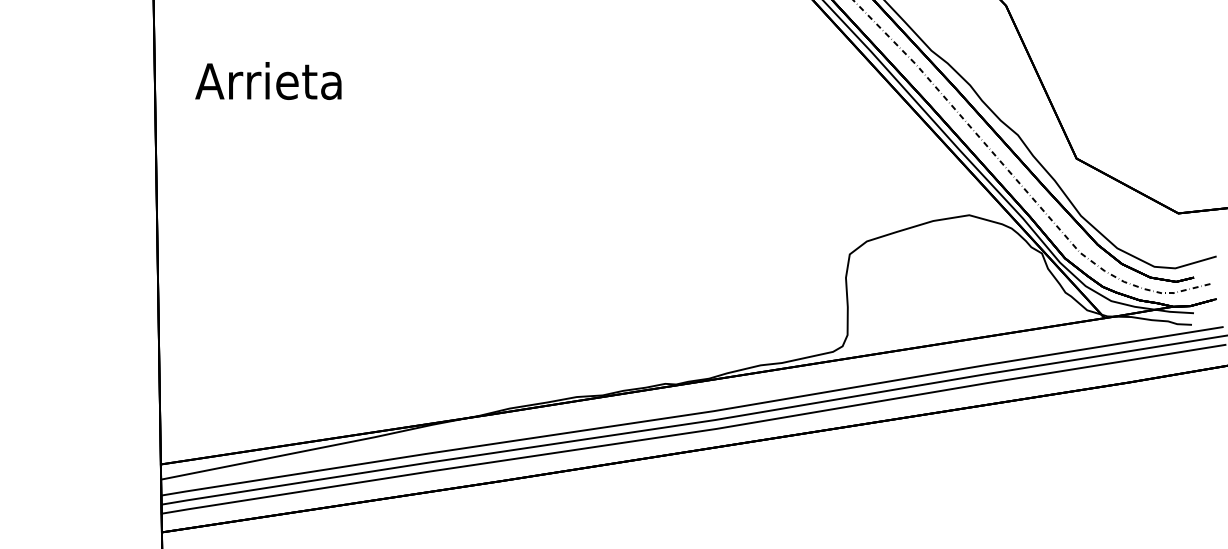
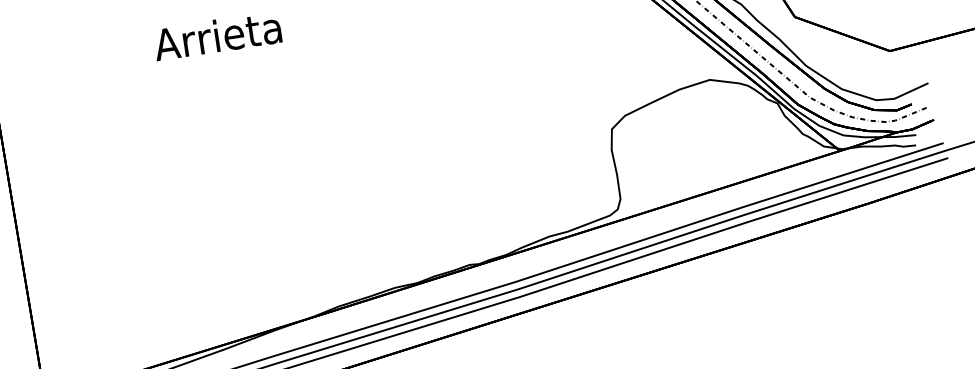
text: (268, 80) -> (217, 35), moved

